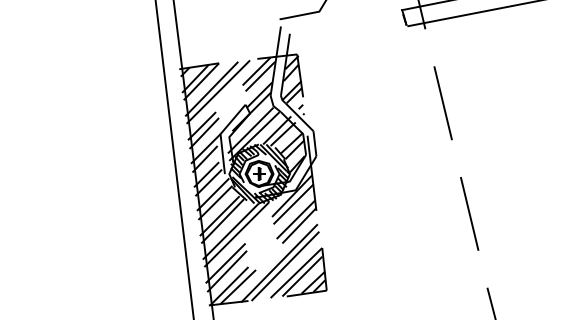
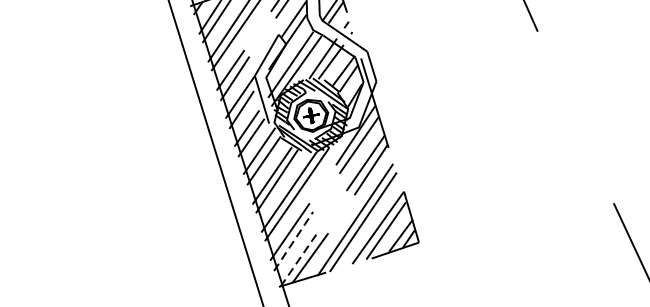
line: (469, 213) -> (575, 116), removed
line: (227, 271) -> (294, 241), solid -> dashed
line: (229, 285) -> (299, 258), solid -> dashed

